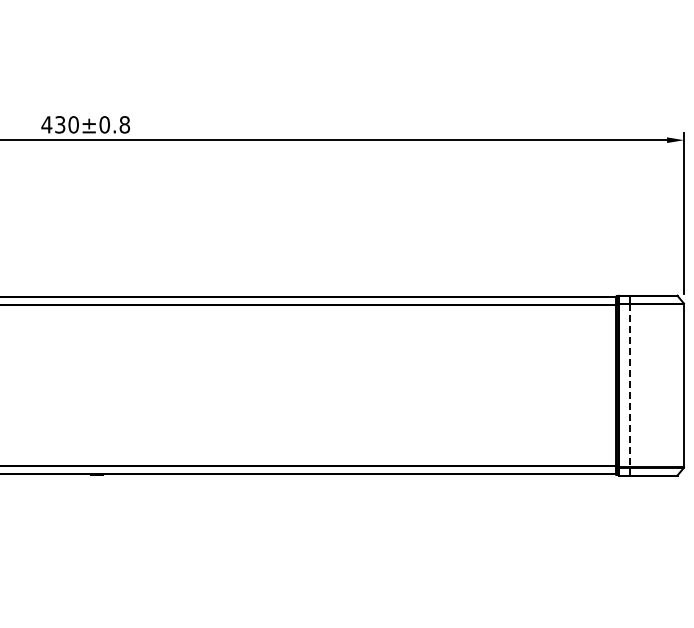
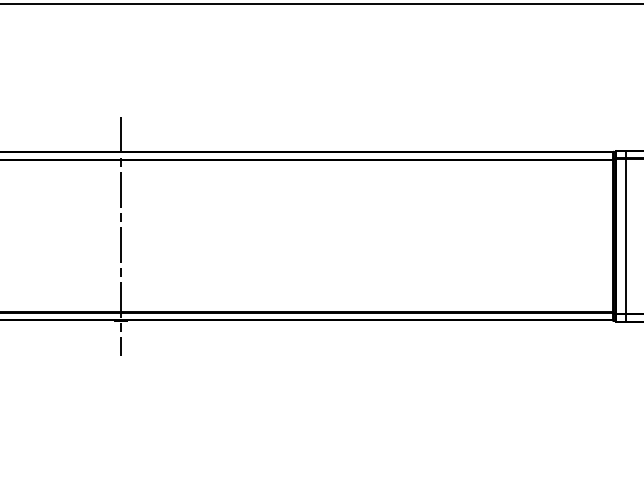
line: (97, 385) -> (121, 236), added
line: (629, 385) -> (626, 236), dashed -> solid

